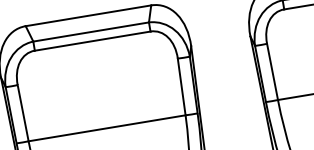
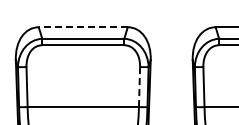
line: (88, 16) -> (83, 27), solid -> dashed
line: (181, 86) -> (139, 86), solid -> dashed

